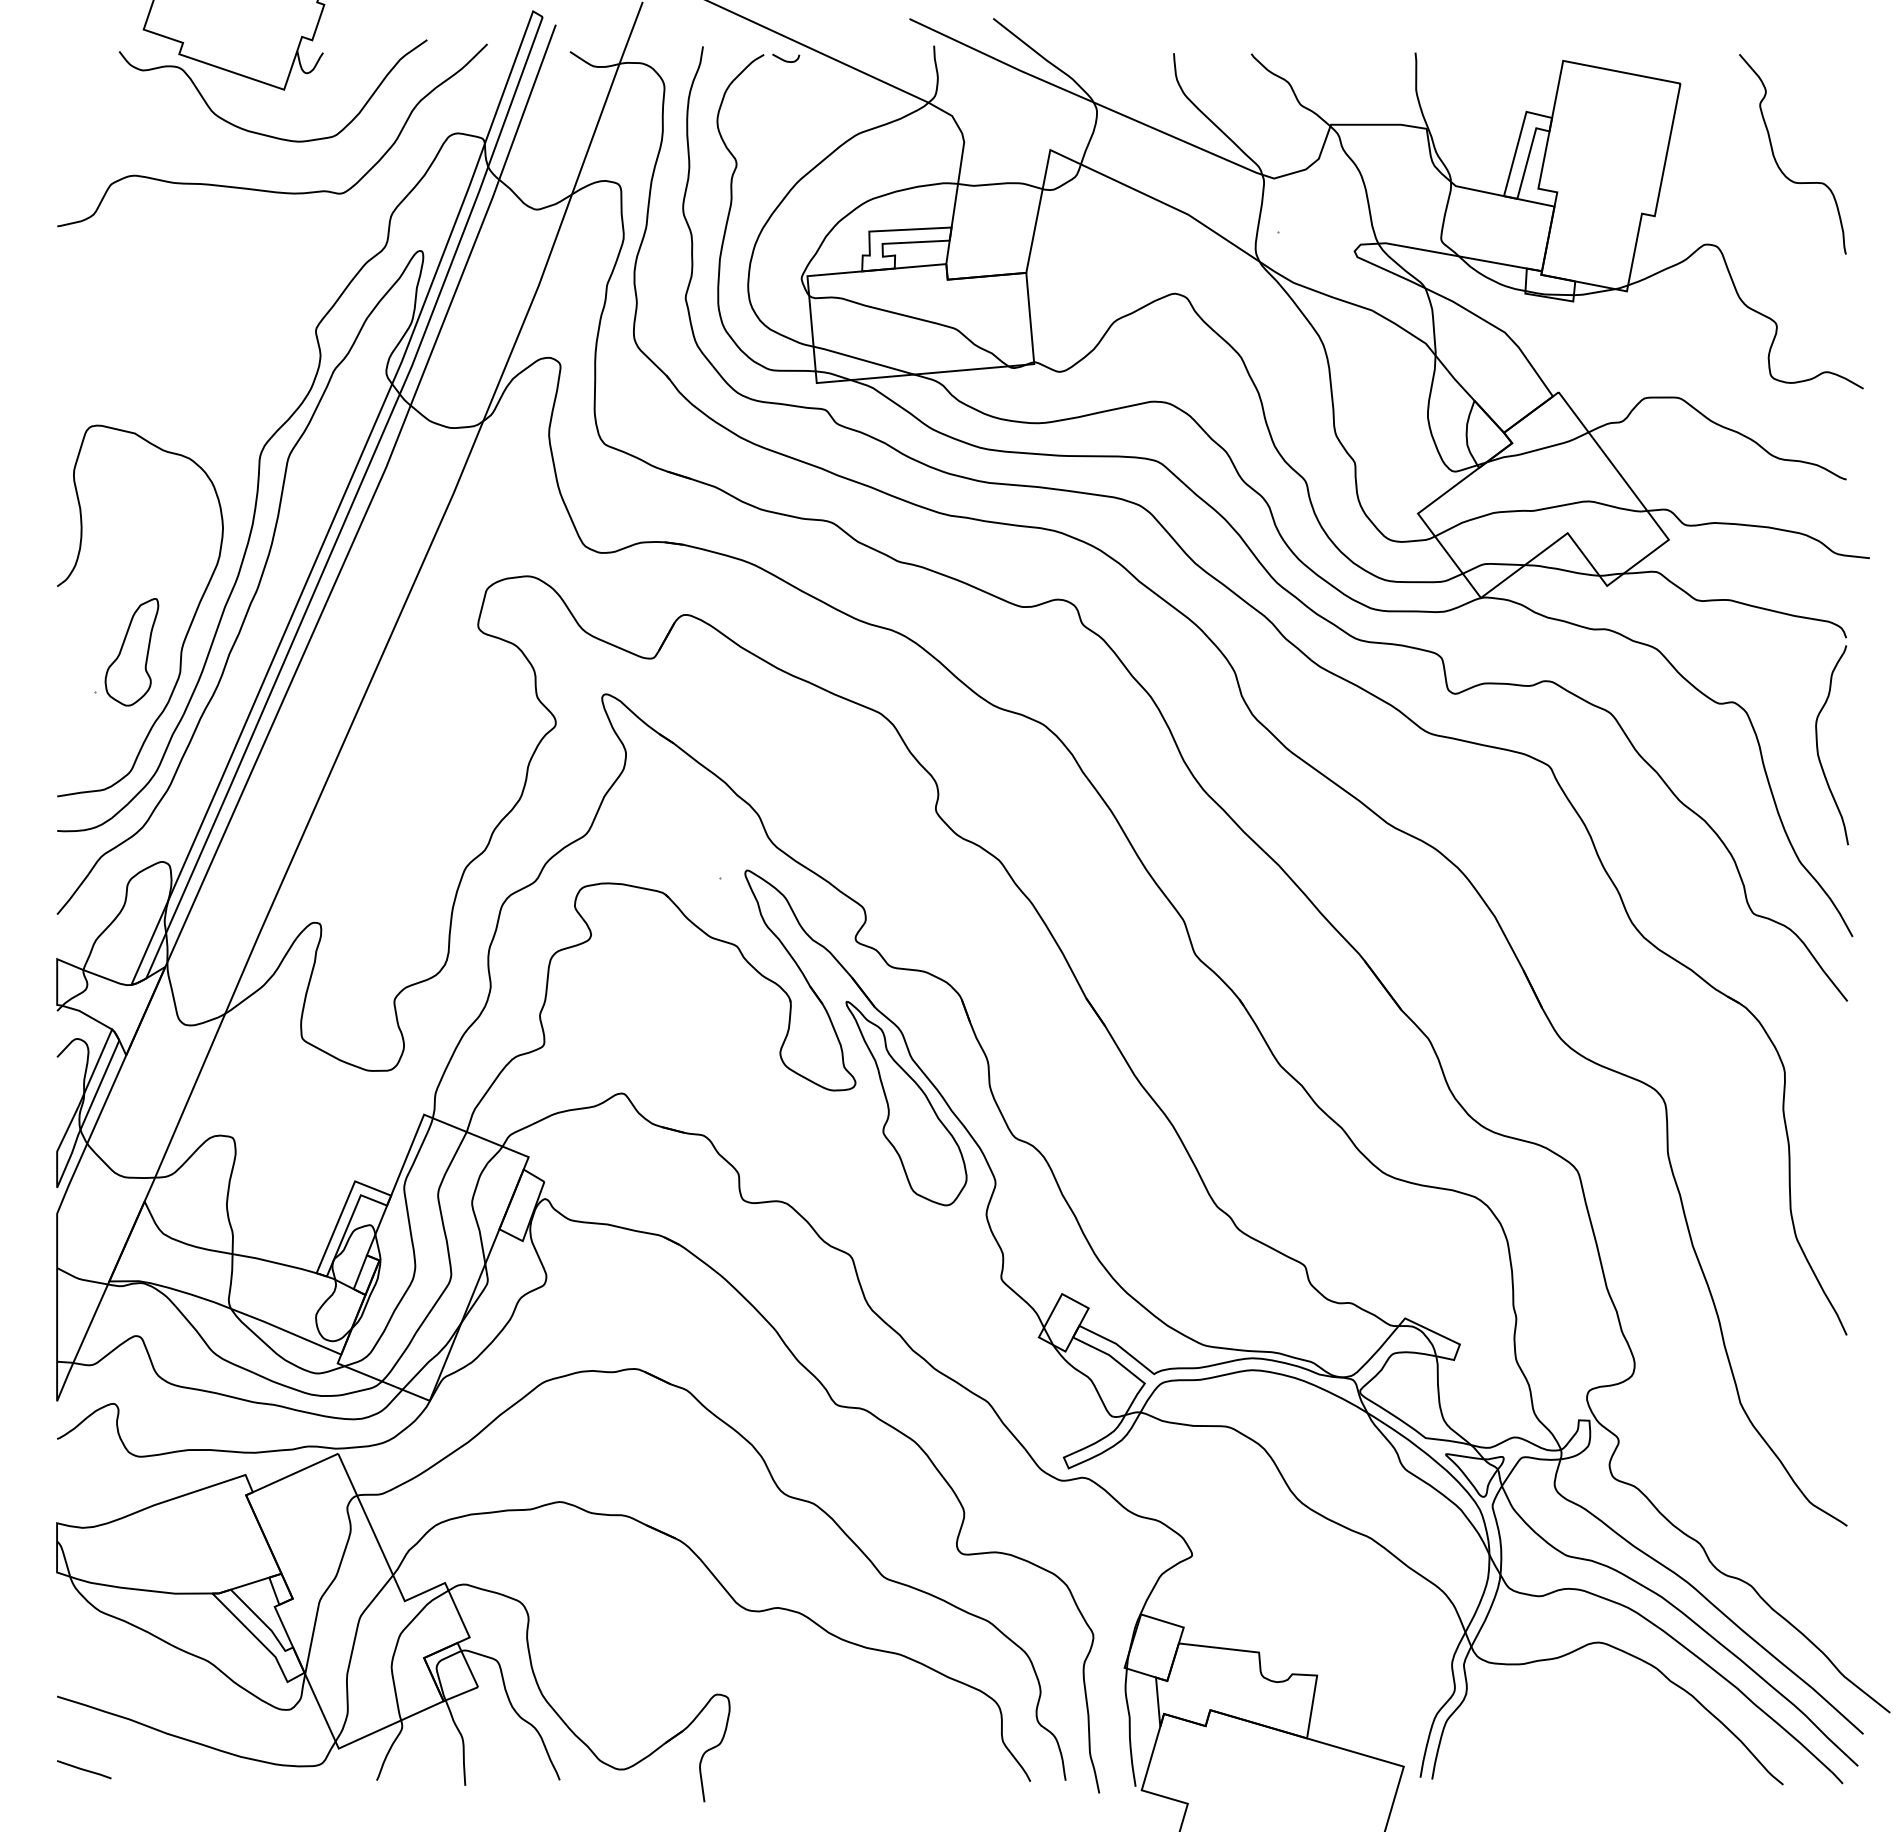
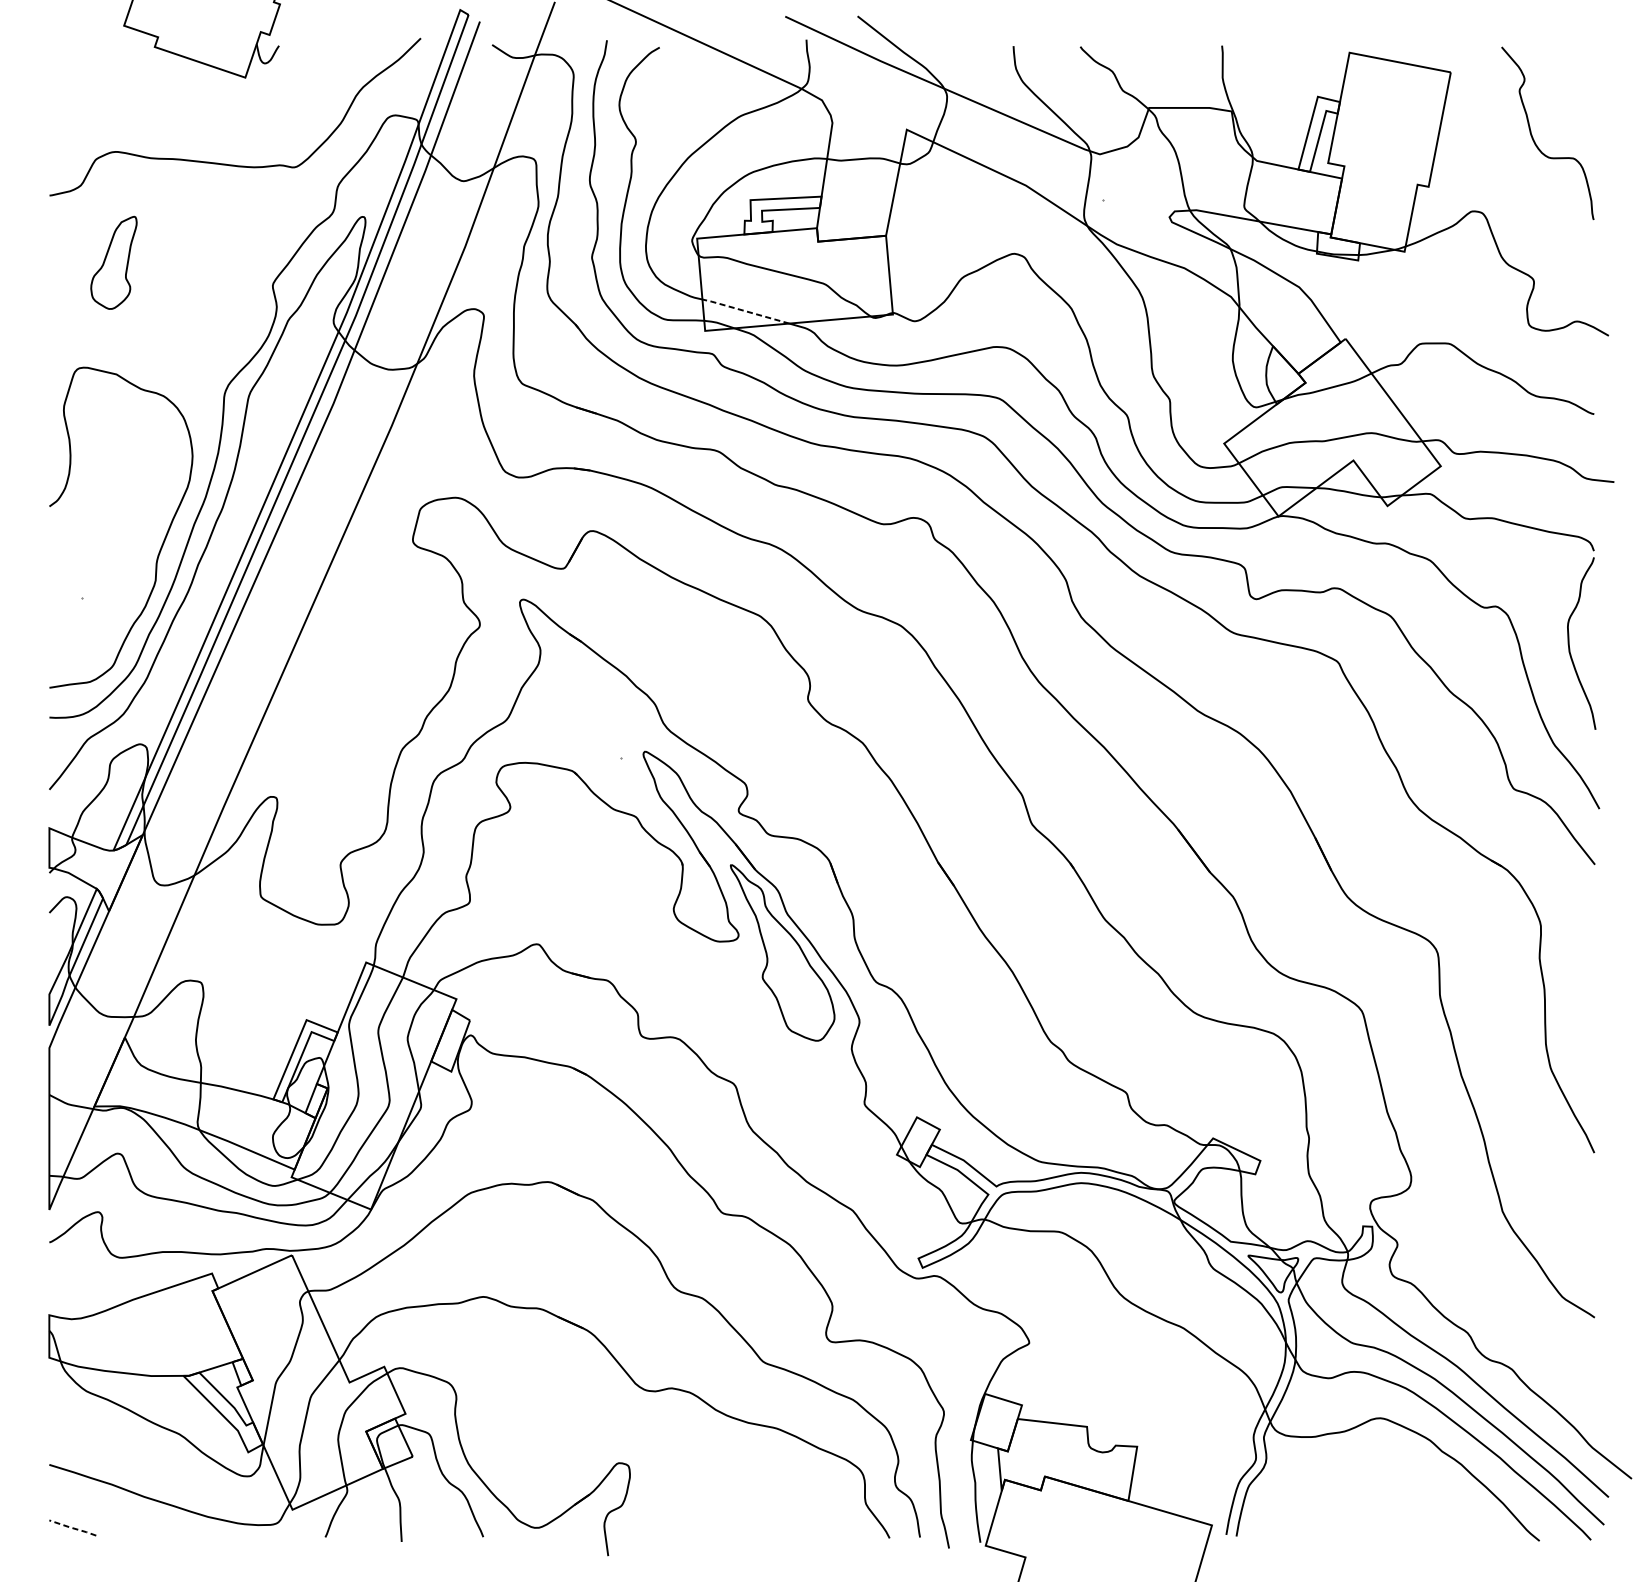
curve: (784, 59) -> (677, 51), removed
curve: (263, 133) -> (227, 115), removed
line: (862, 360) -> (744, 311), solid -> dashed
part: (131, 652) -> (113, 263), moved
line: (84, 1769) -> (73, 1527), solid -> dashed

